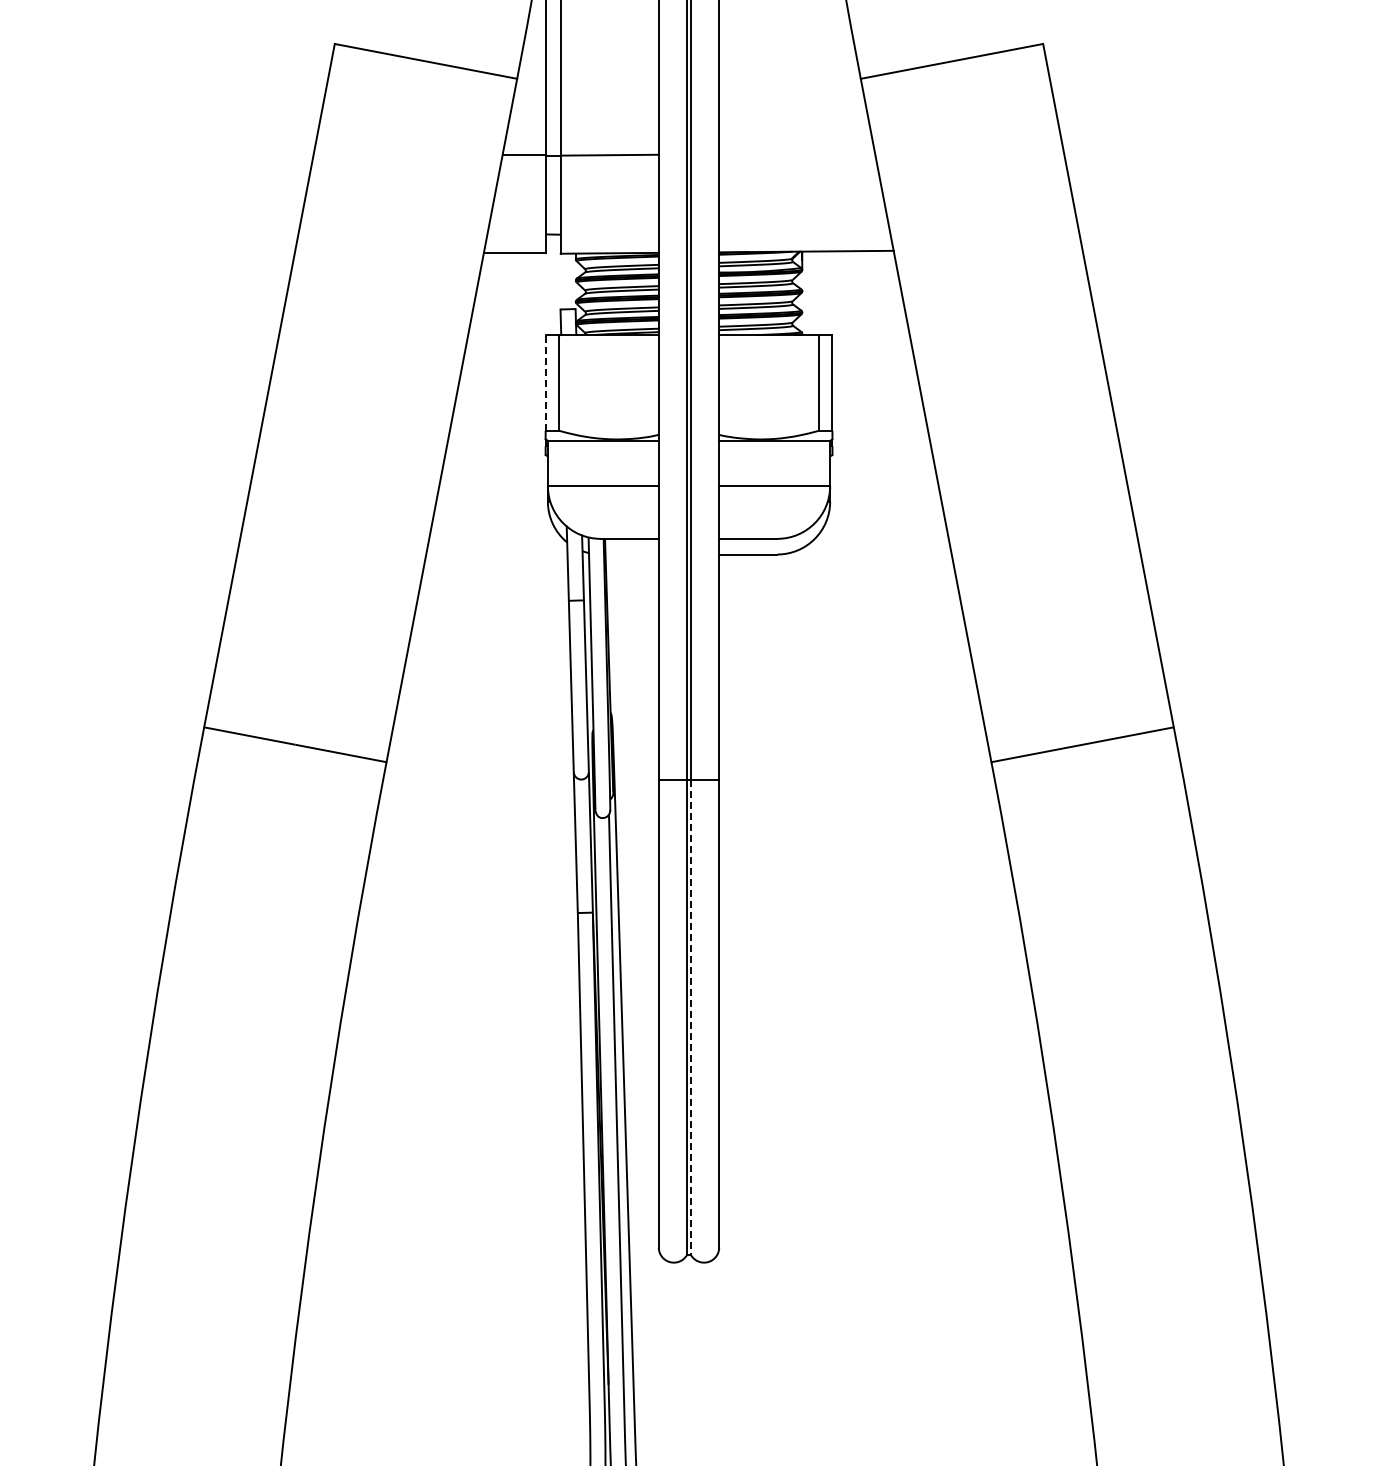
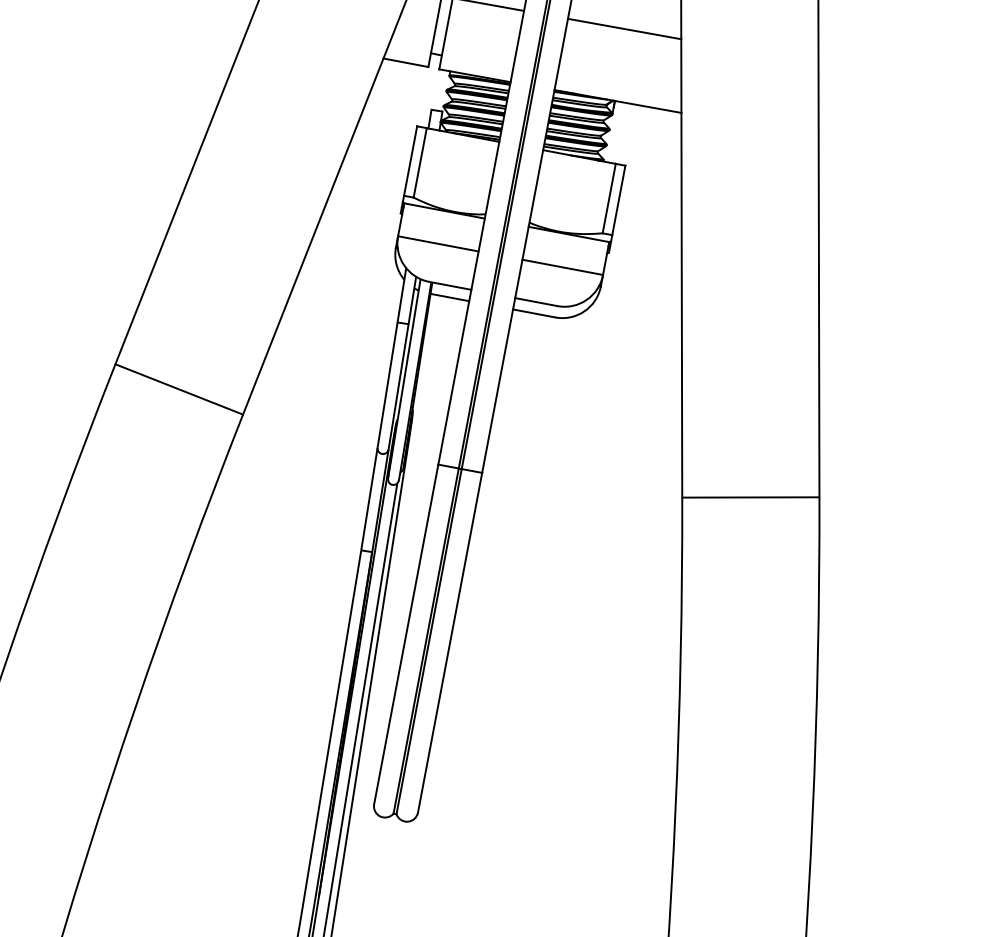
line: (796, 153) -> (624, 28), added
line: (545, 382) -> (410, 160), dashed -> solid
line: (631, 554) -> (449, 297), added
line: (691, 1017) -> (429, 641), dashed -> solid

